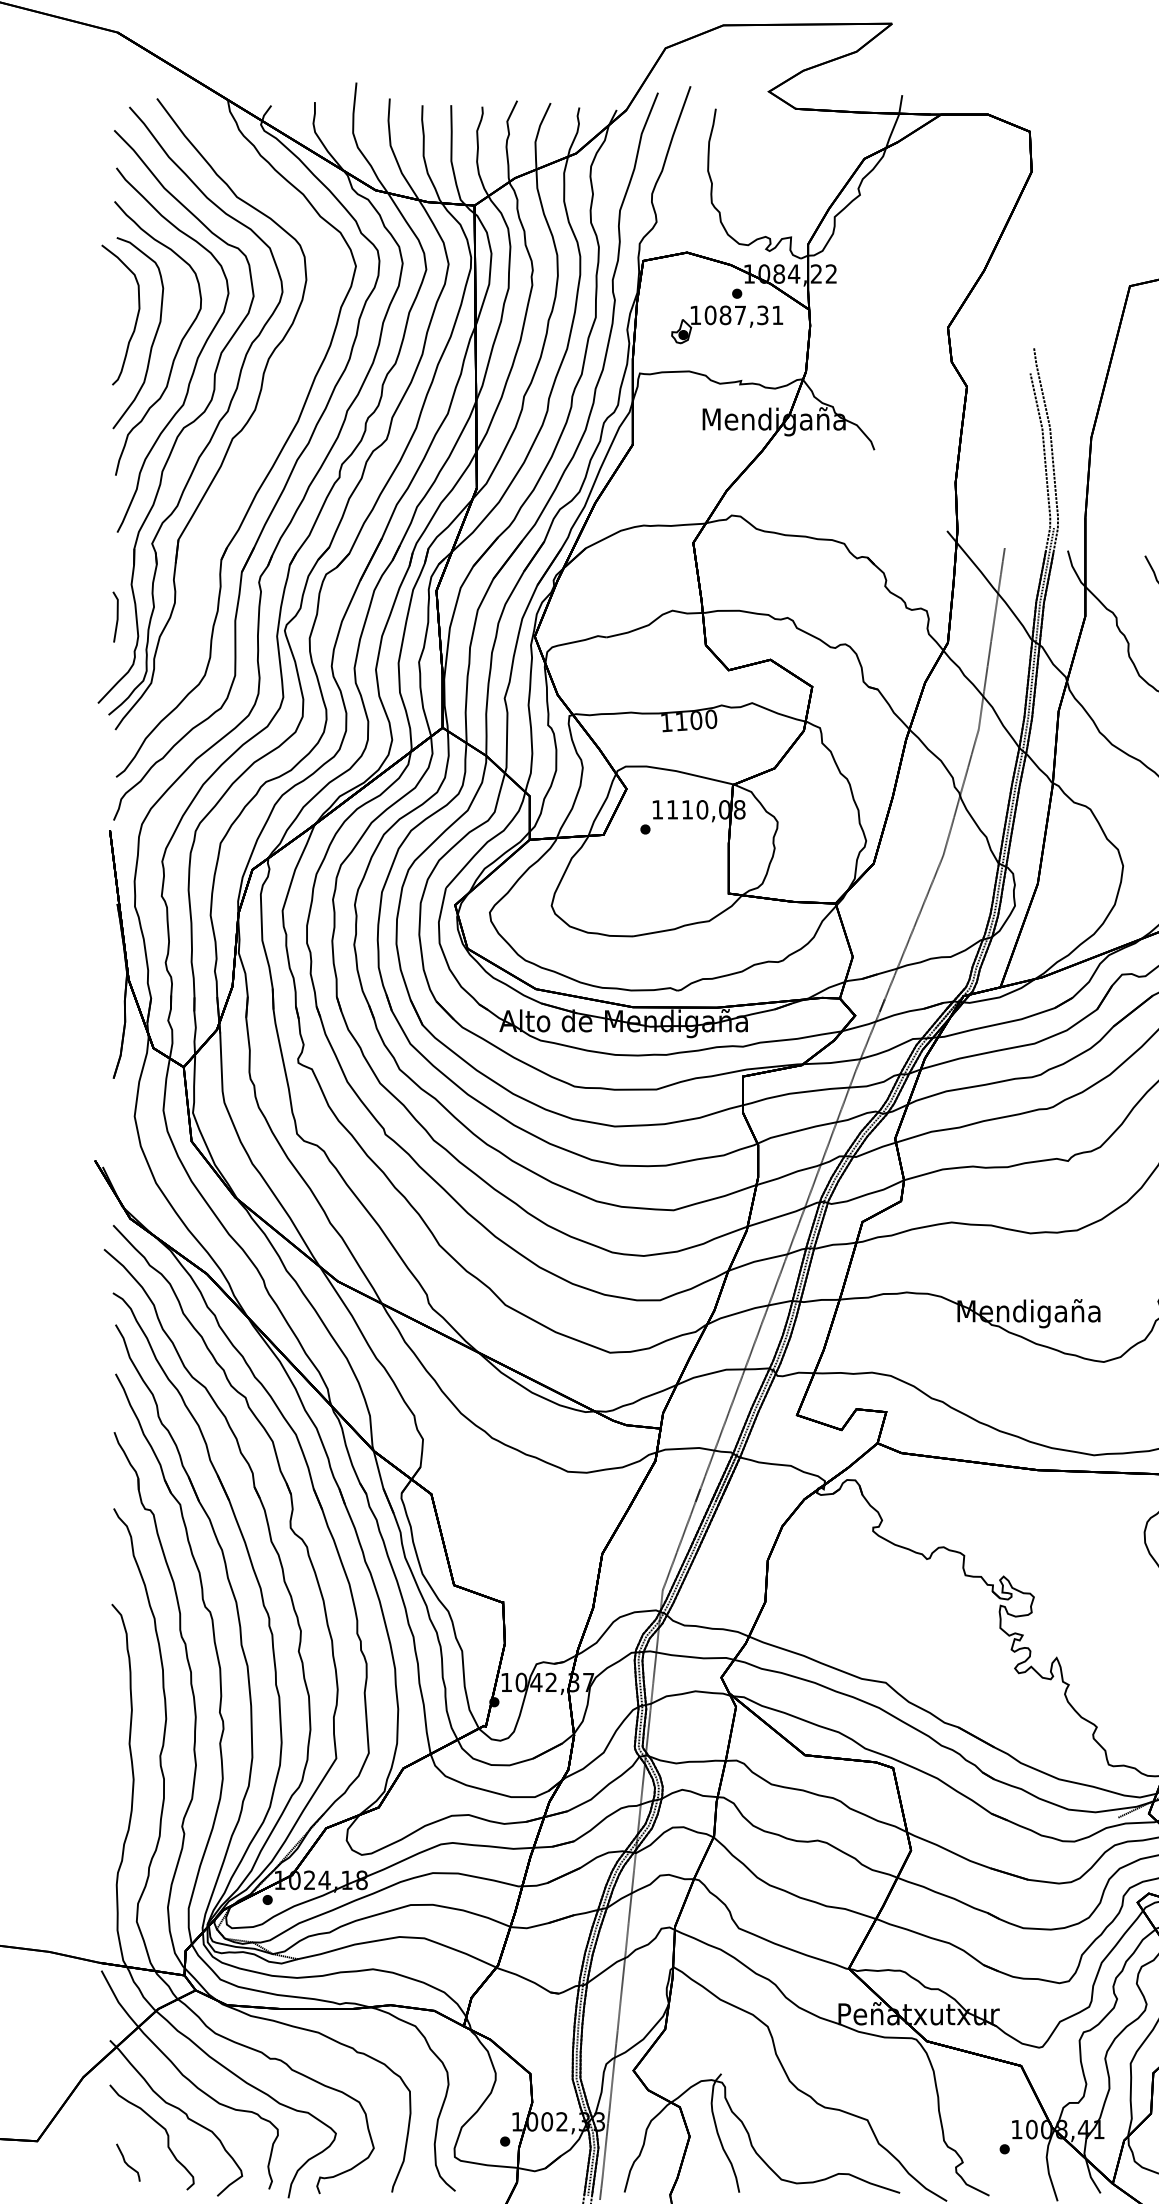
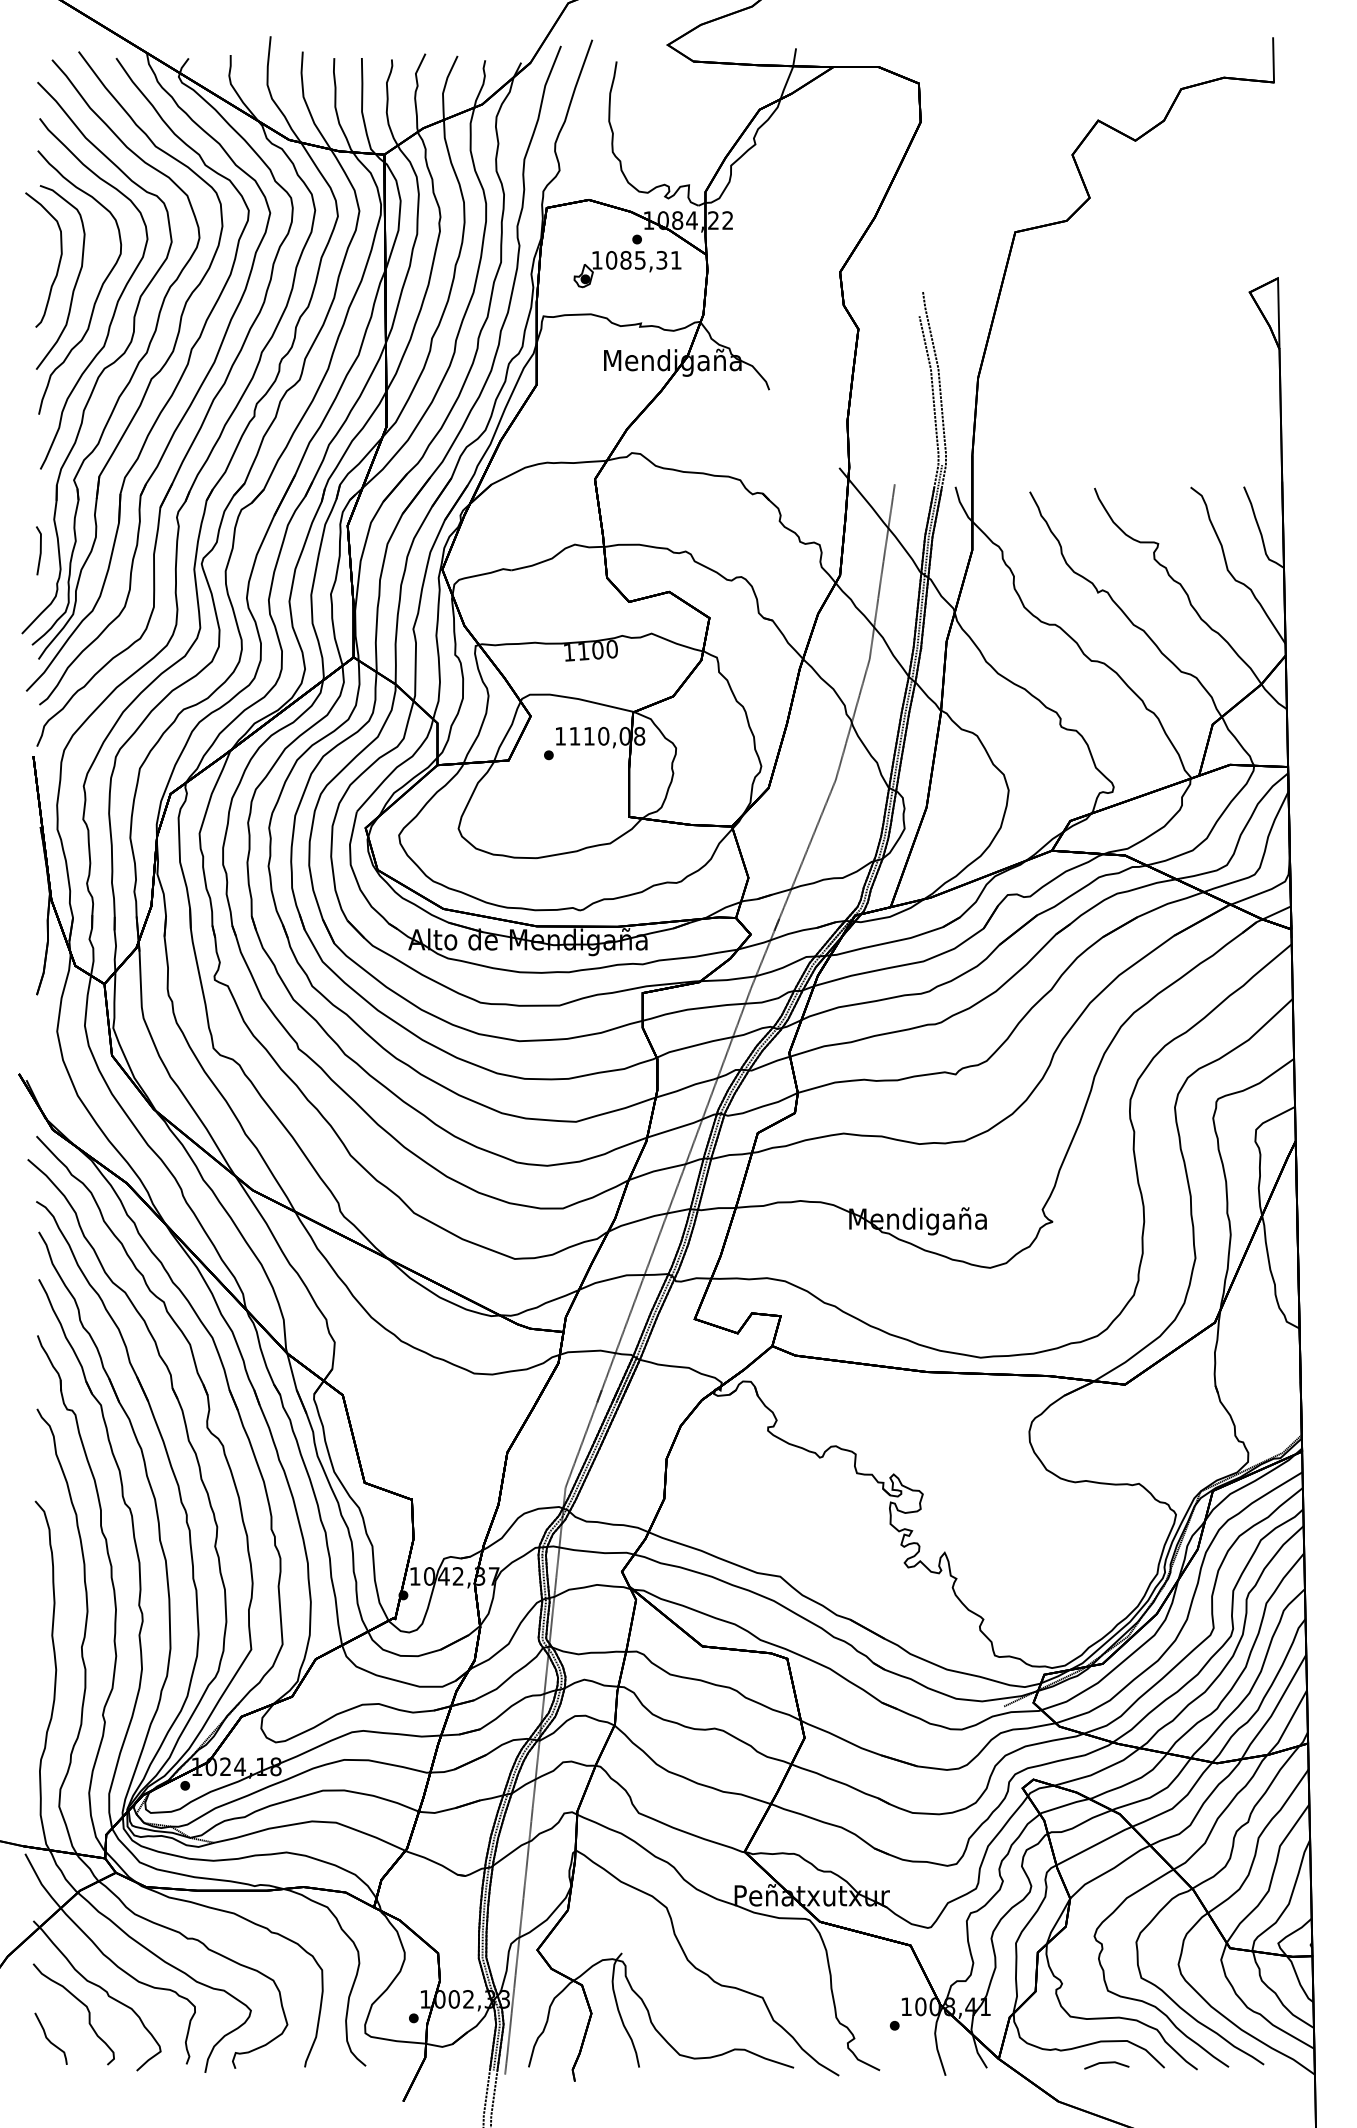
text: (740, 315) -> (640, 260), 1087,31 -> 1085,31
part: (253, 453) -> (171, 393), added
part: (127, 2162) -> (50, 2038), size x1.43

